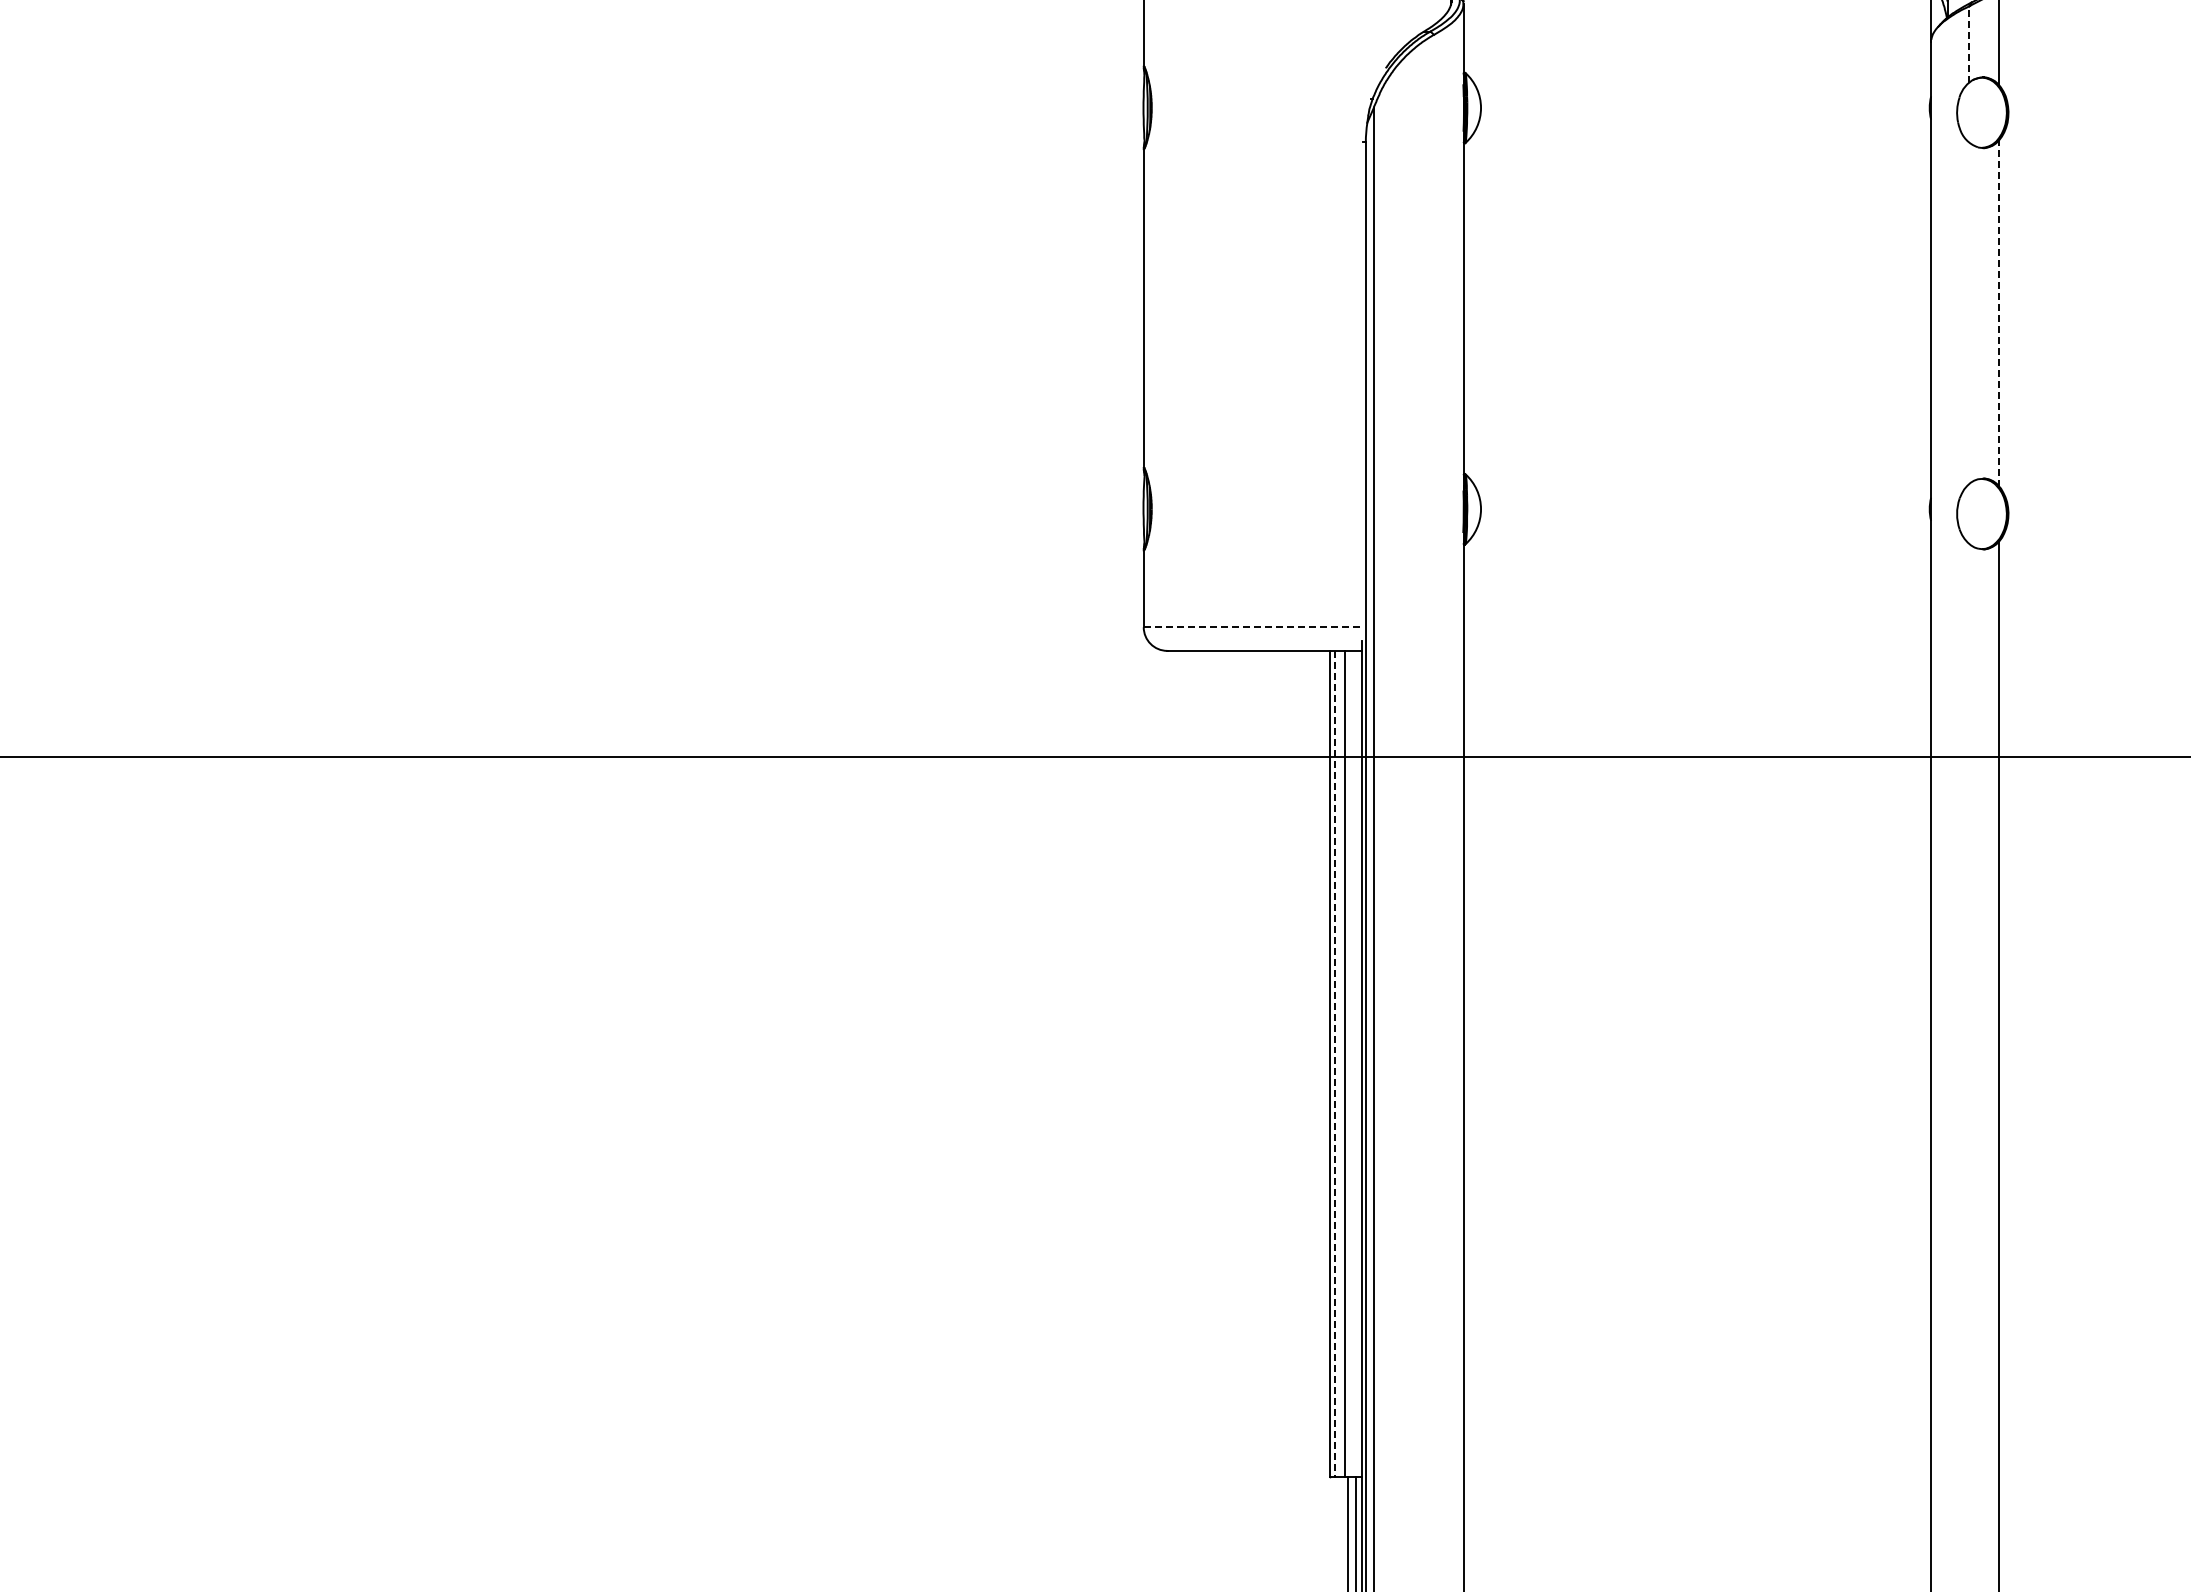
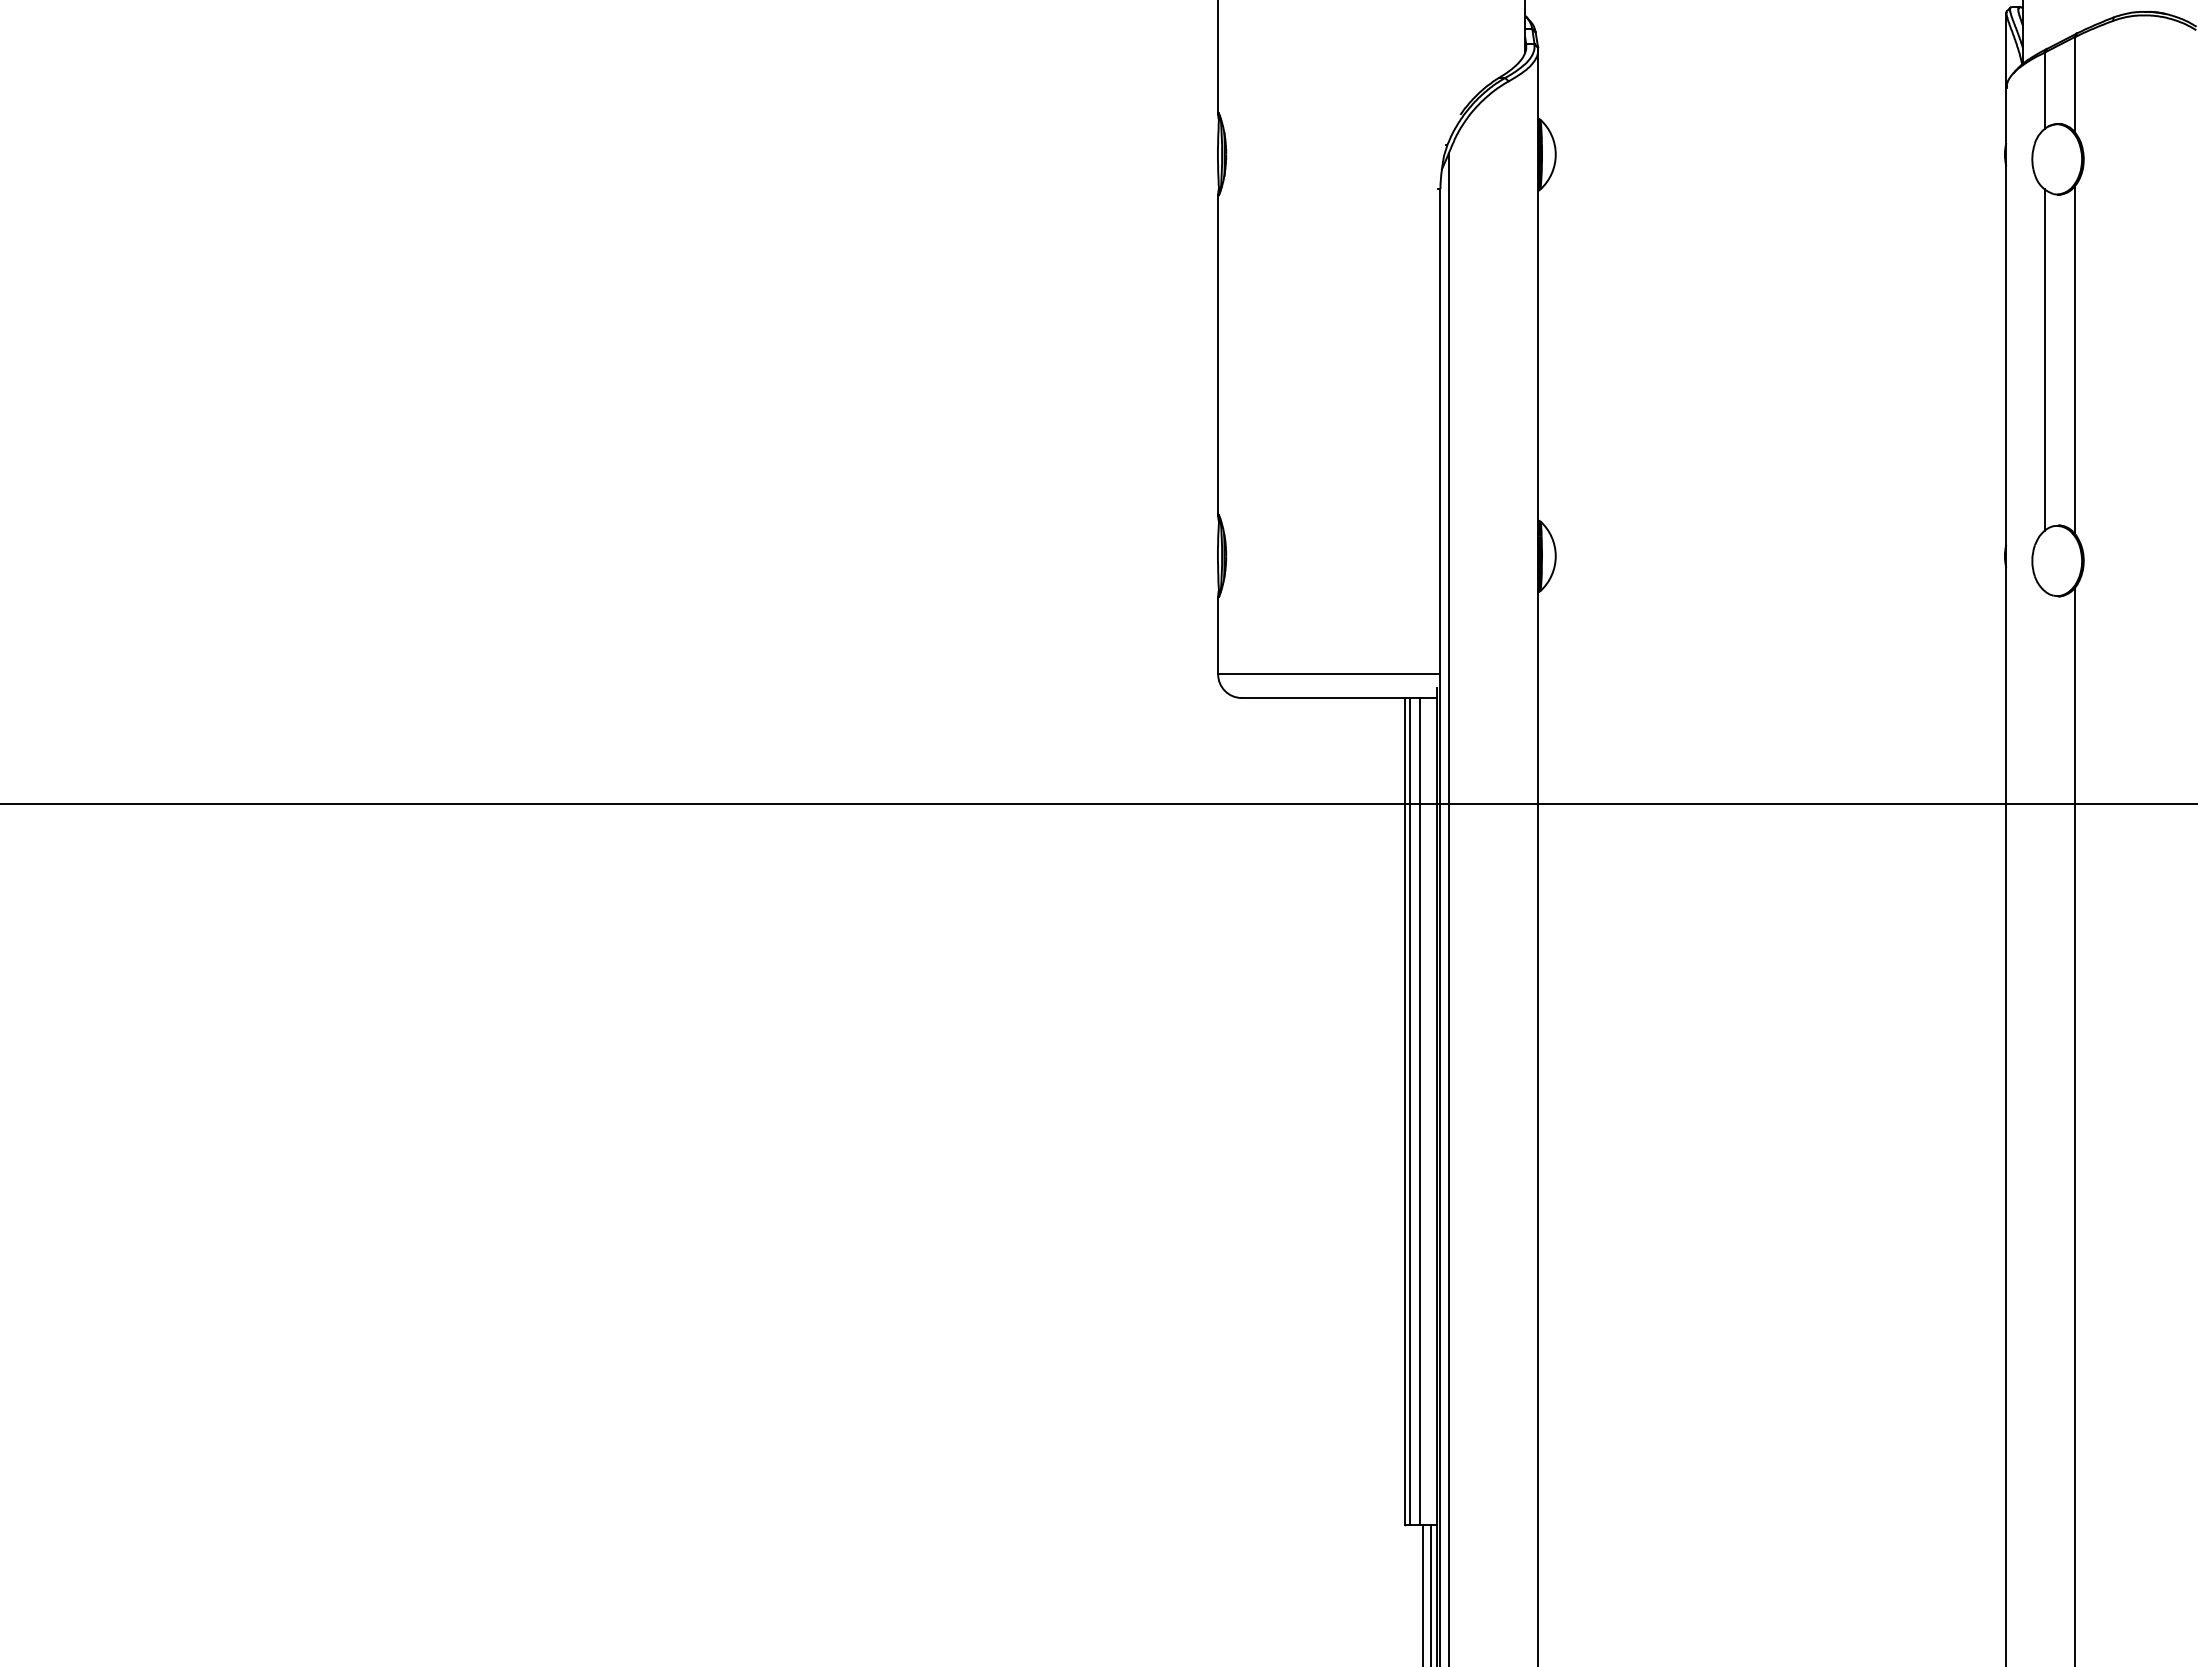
line: (1969, 43) -> (2044, 90), dashed -> solid
line: (1969, 312) -> (2044, 359), added
line: (1999, 313) -> (2074, 360), dashed -> solid
line: (1253, 627) -> (1328, 674), dashed -> solid
line: (1334, 1063) -> (1409, 1111), dashed -> solid

